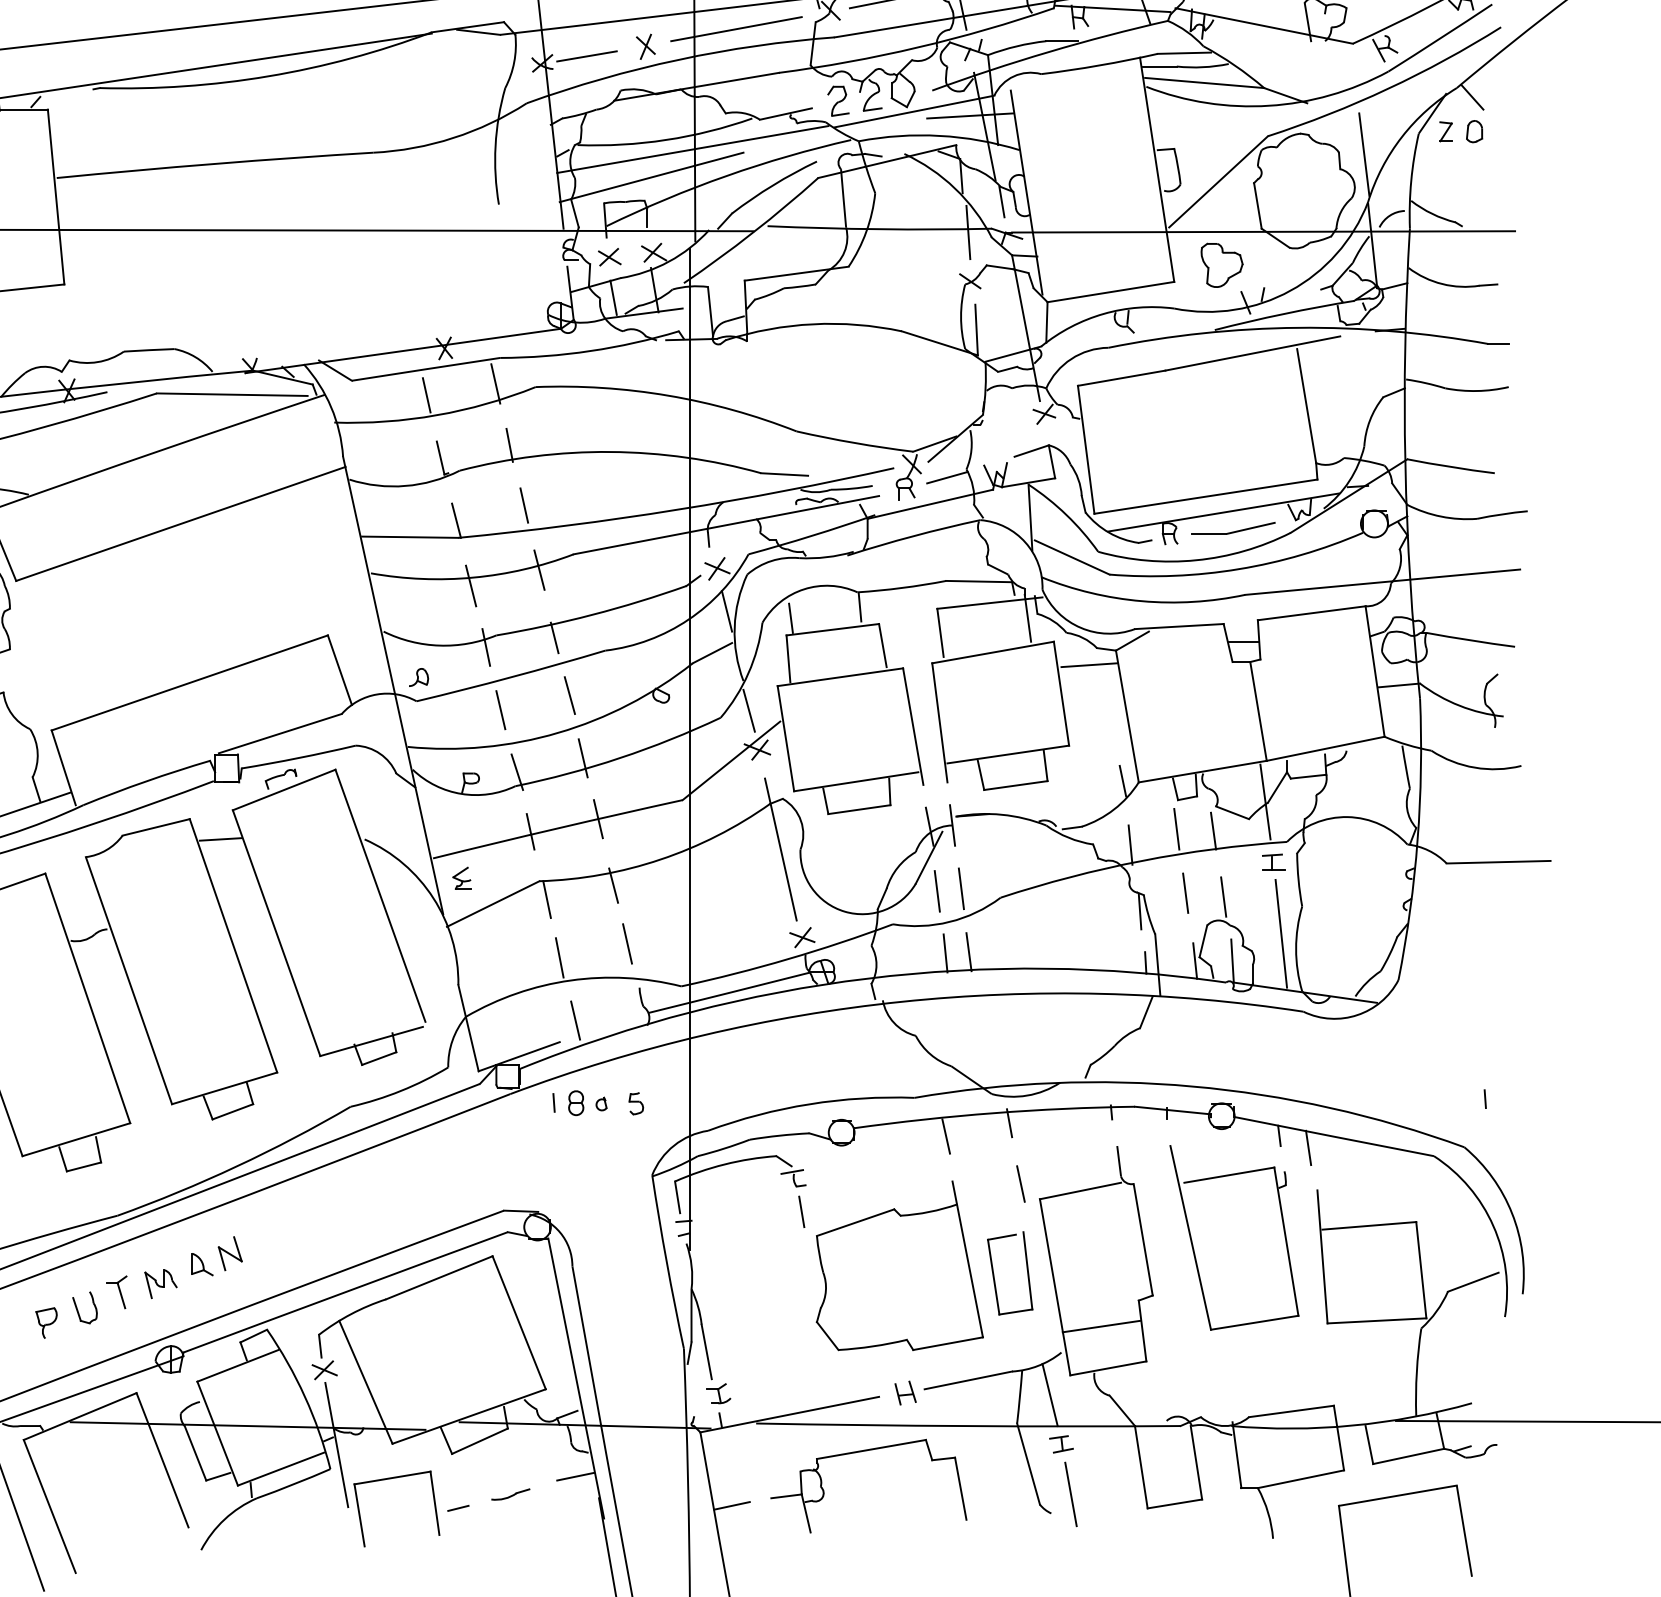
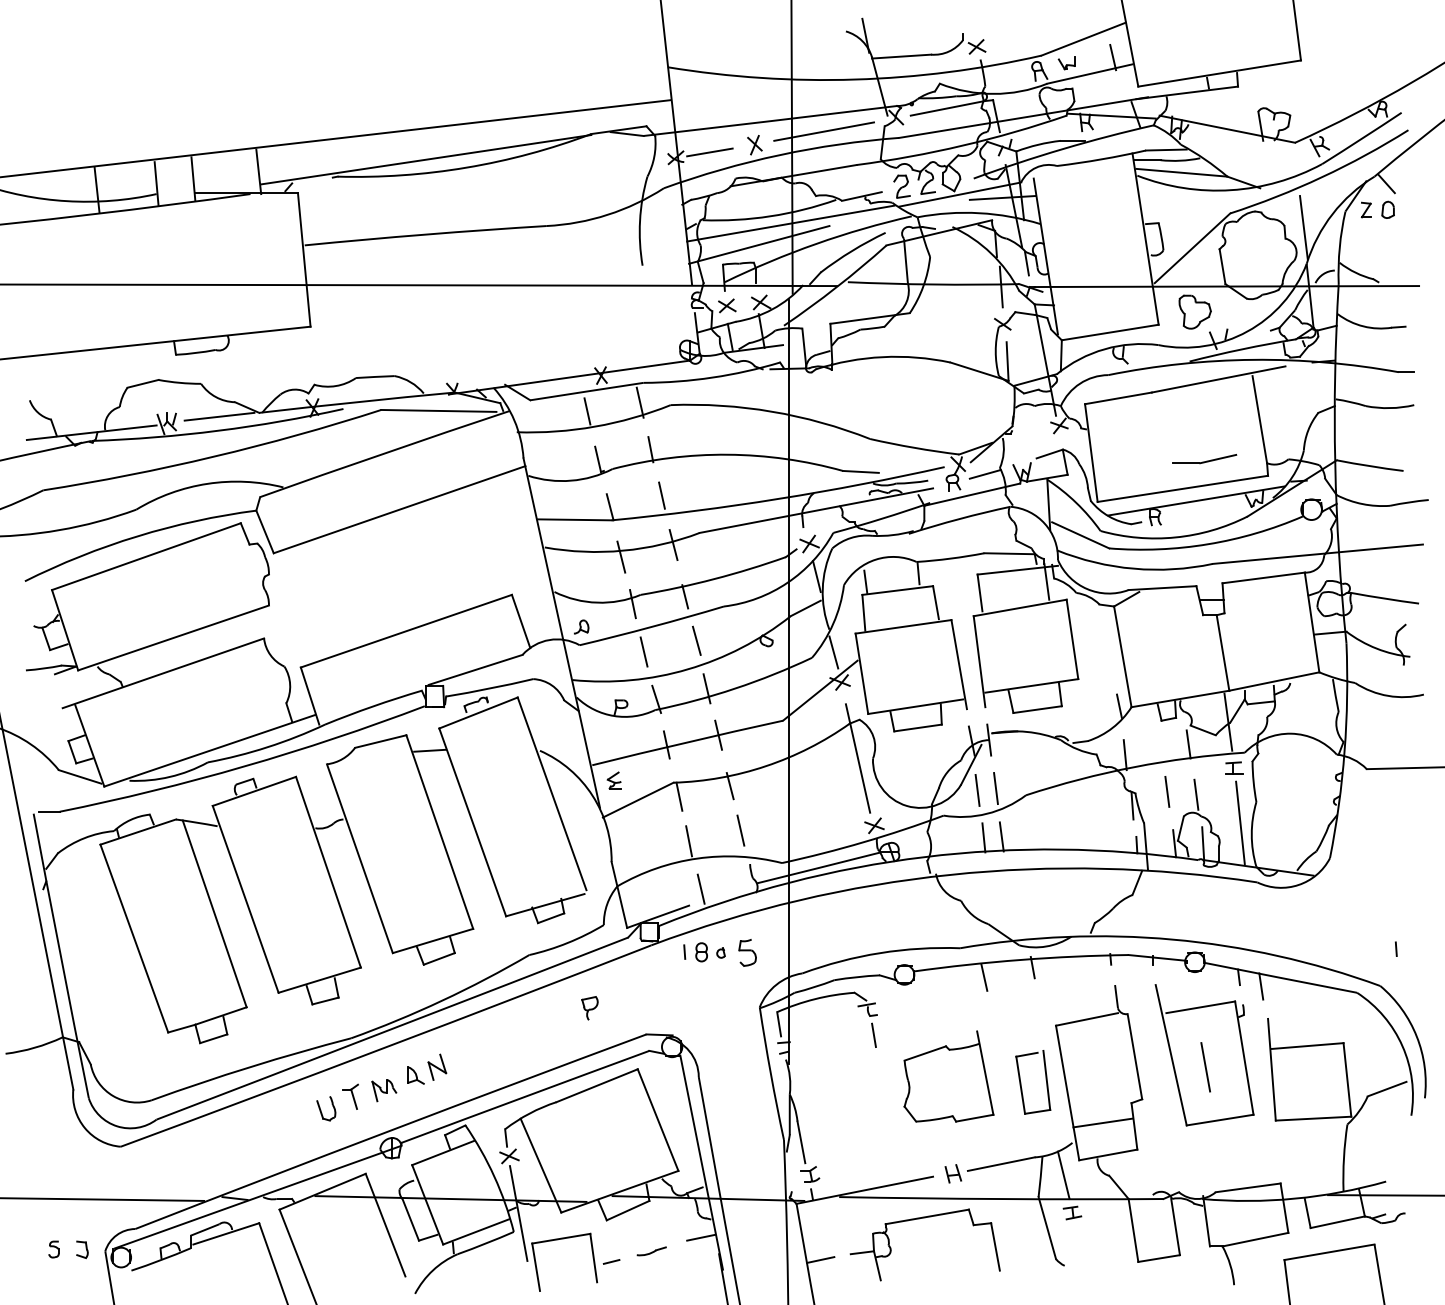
part: (1232, 528) -> (1204, 459), moved
line: (1089, 665) -> (1093, 617), removed
line: (1176, 828) -> (1160, 742), removed
part: (636, 1103) -> (747, 952), size x1.6
line: (1020, 1183) -> (1041, 1013), removed
part: (899, 1265) -> (948, 1076), size x0.7
part: (45, 1323) -> (589, 1008), moved
line: (1070, 1494) -> (1205, 1067), moved

